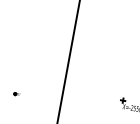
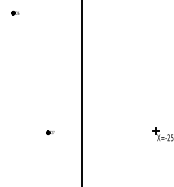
part: (17, 94) -> (50, 132), moved

